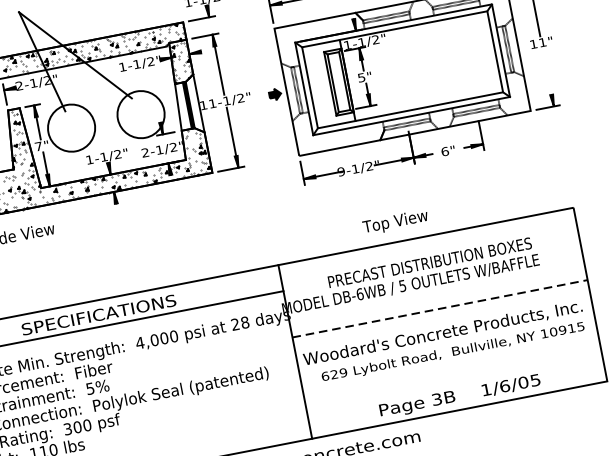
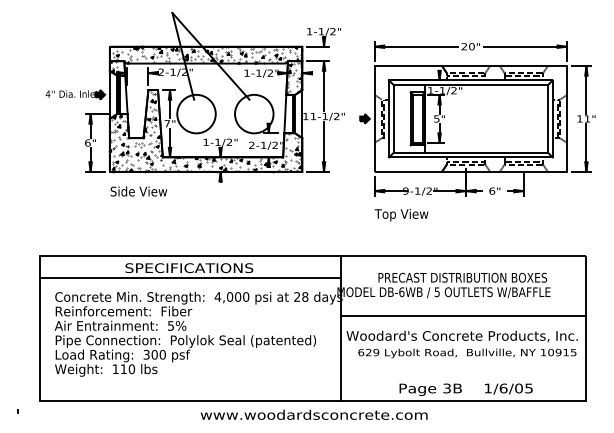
line: (548, 77) -> (586, 147), added
text: (395, 221) -> (401, 214), moved
line: (439, 309) -> (463, 316), dashed -> solid

